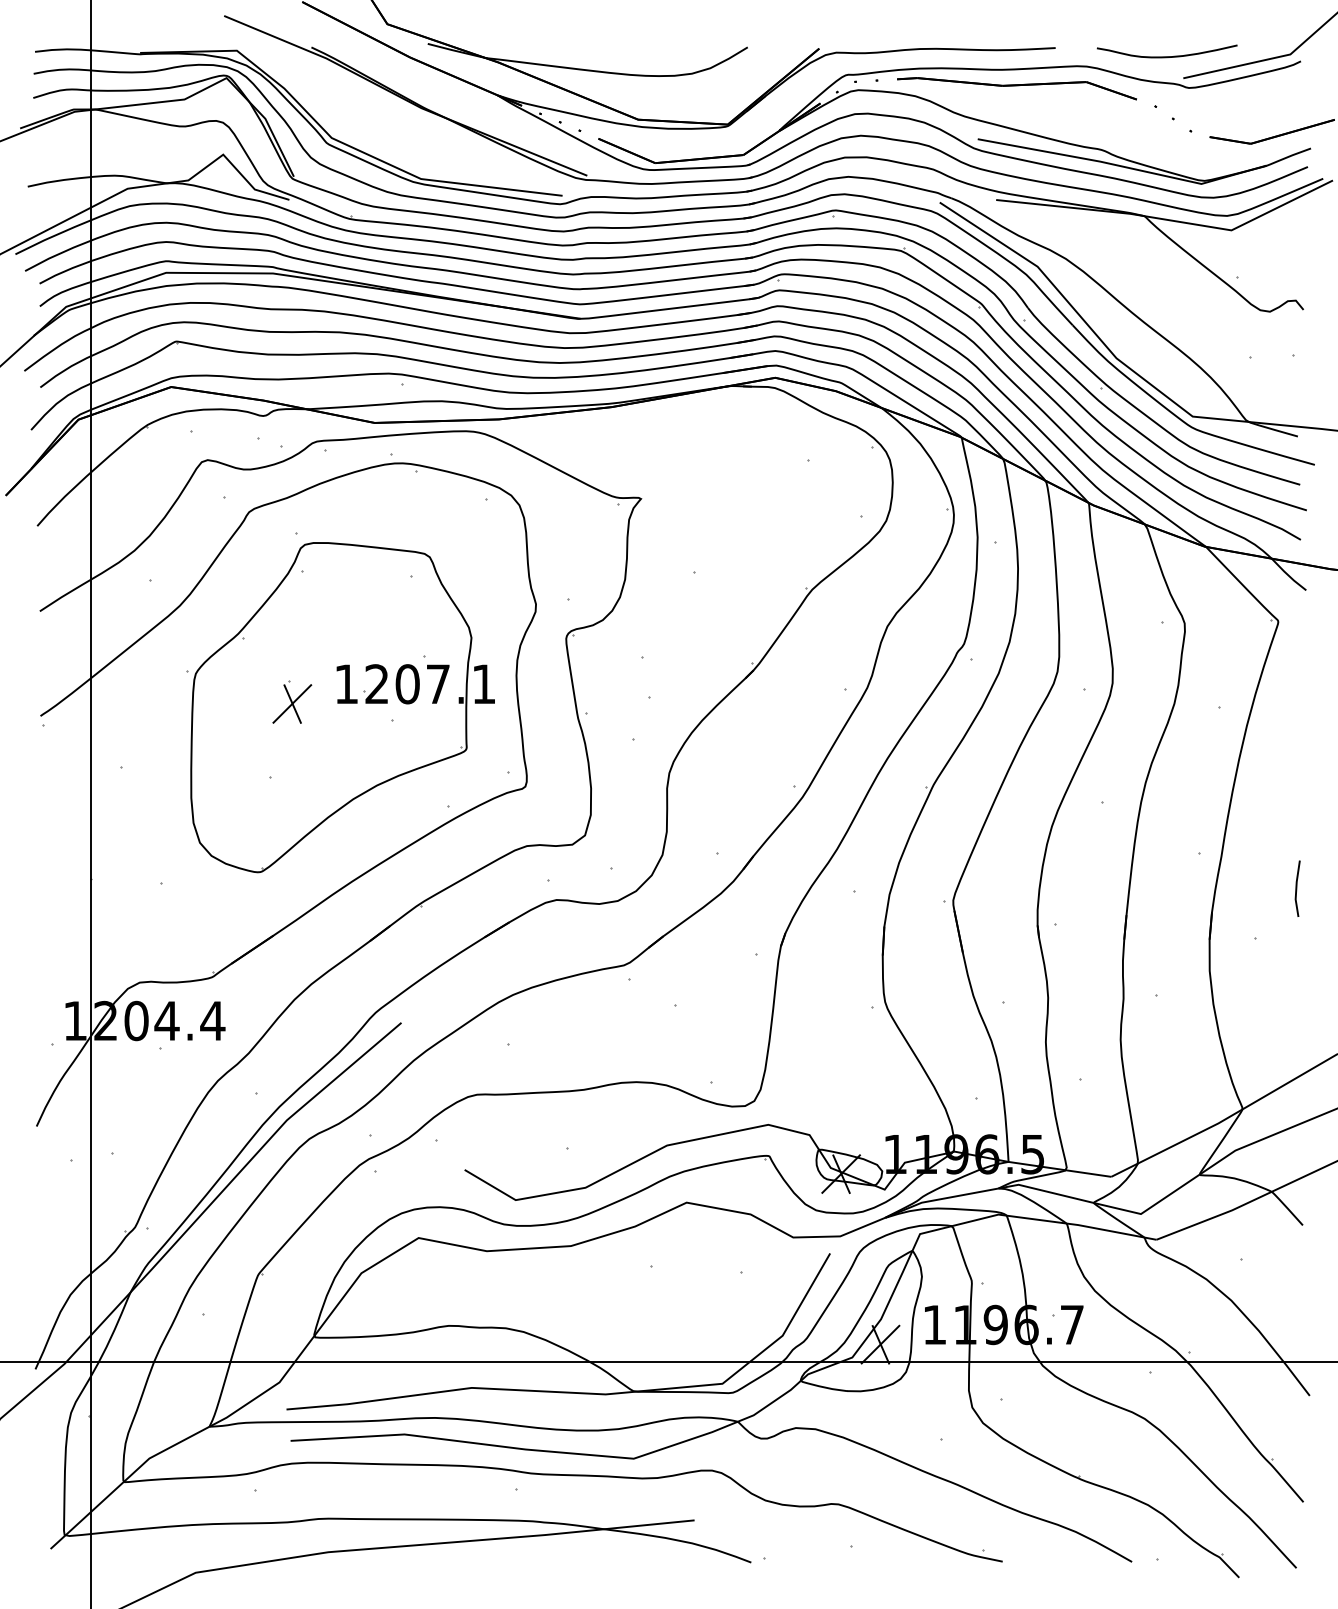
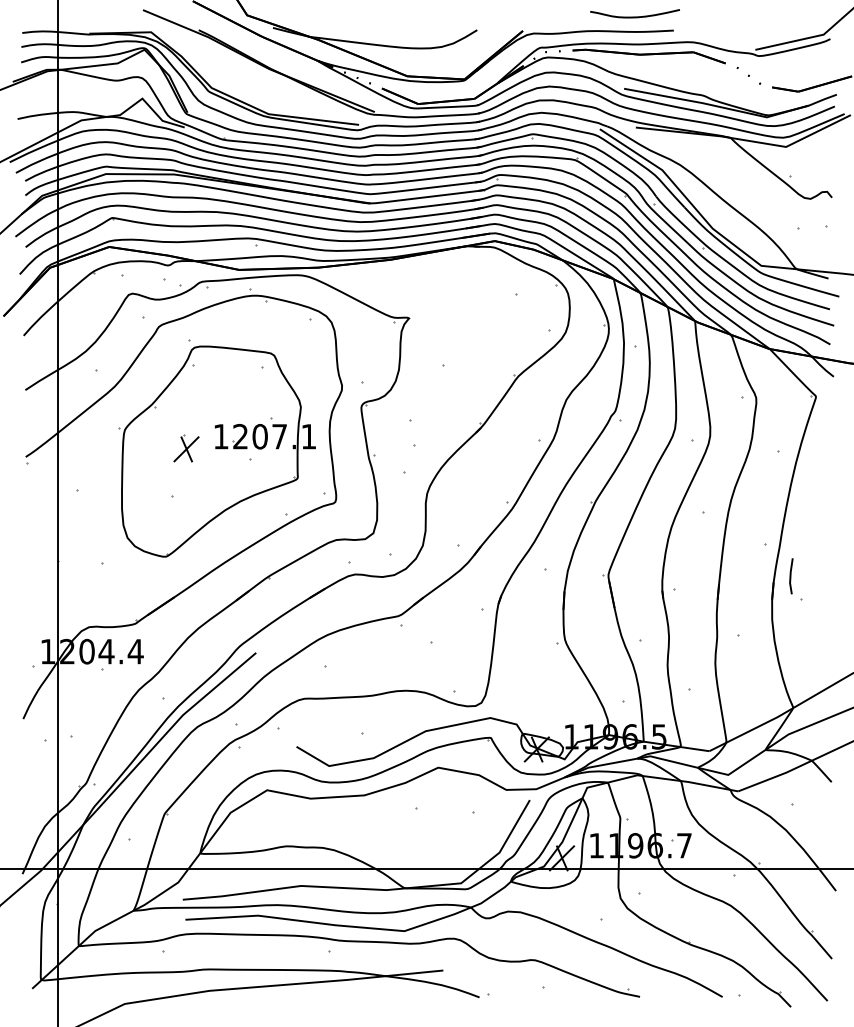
curve: (1166, 55) -> (634, 16), moved
line: (1297, 889) -> (791, 576), moved

